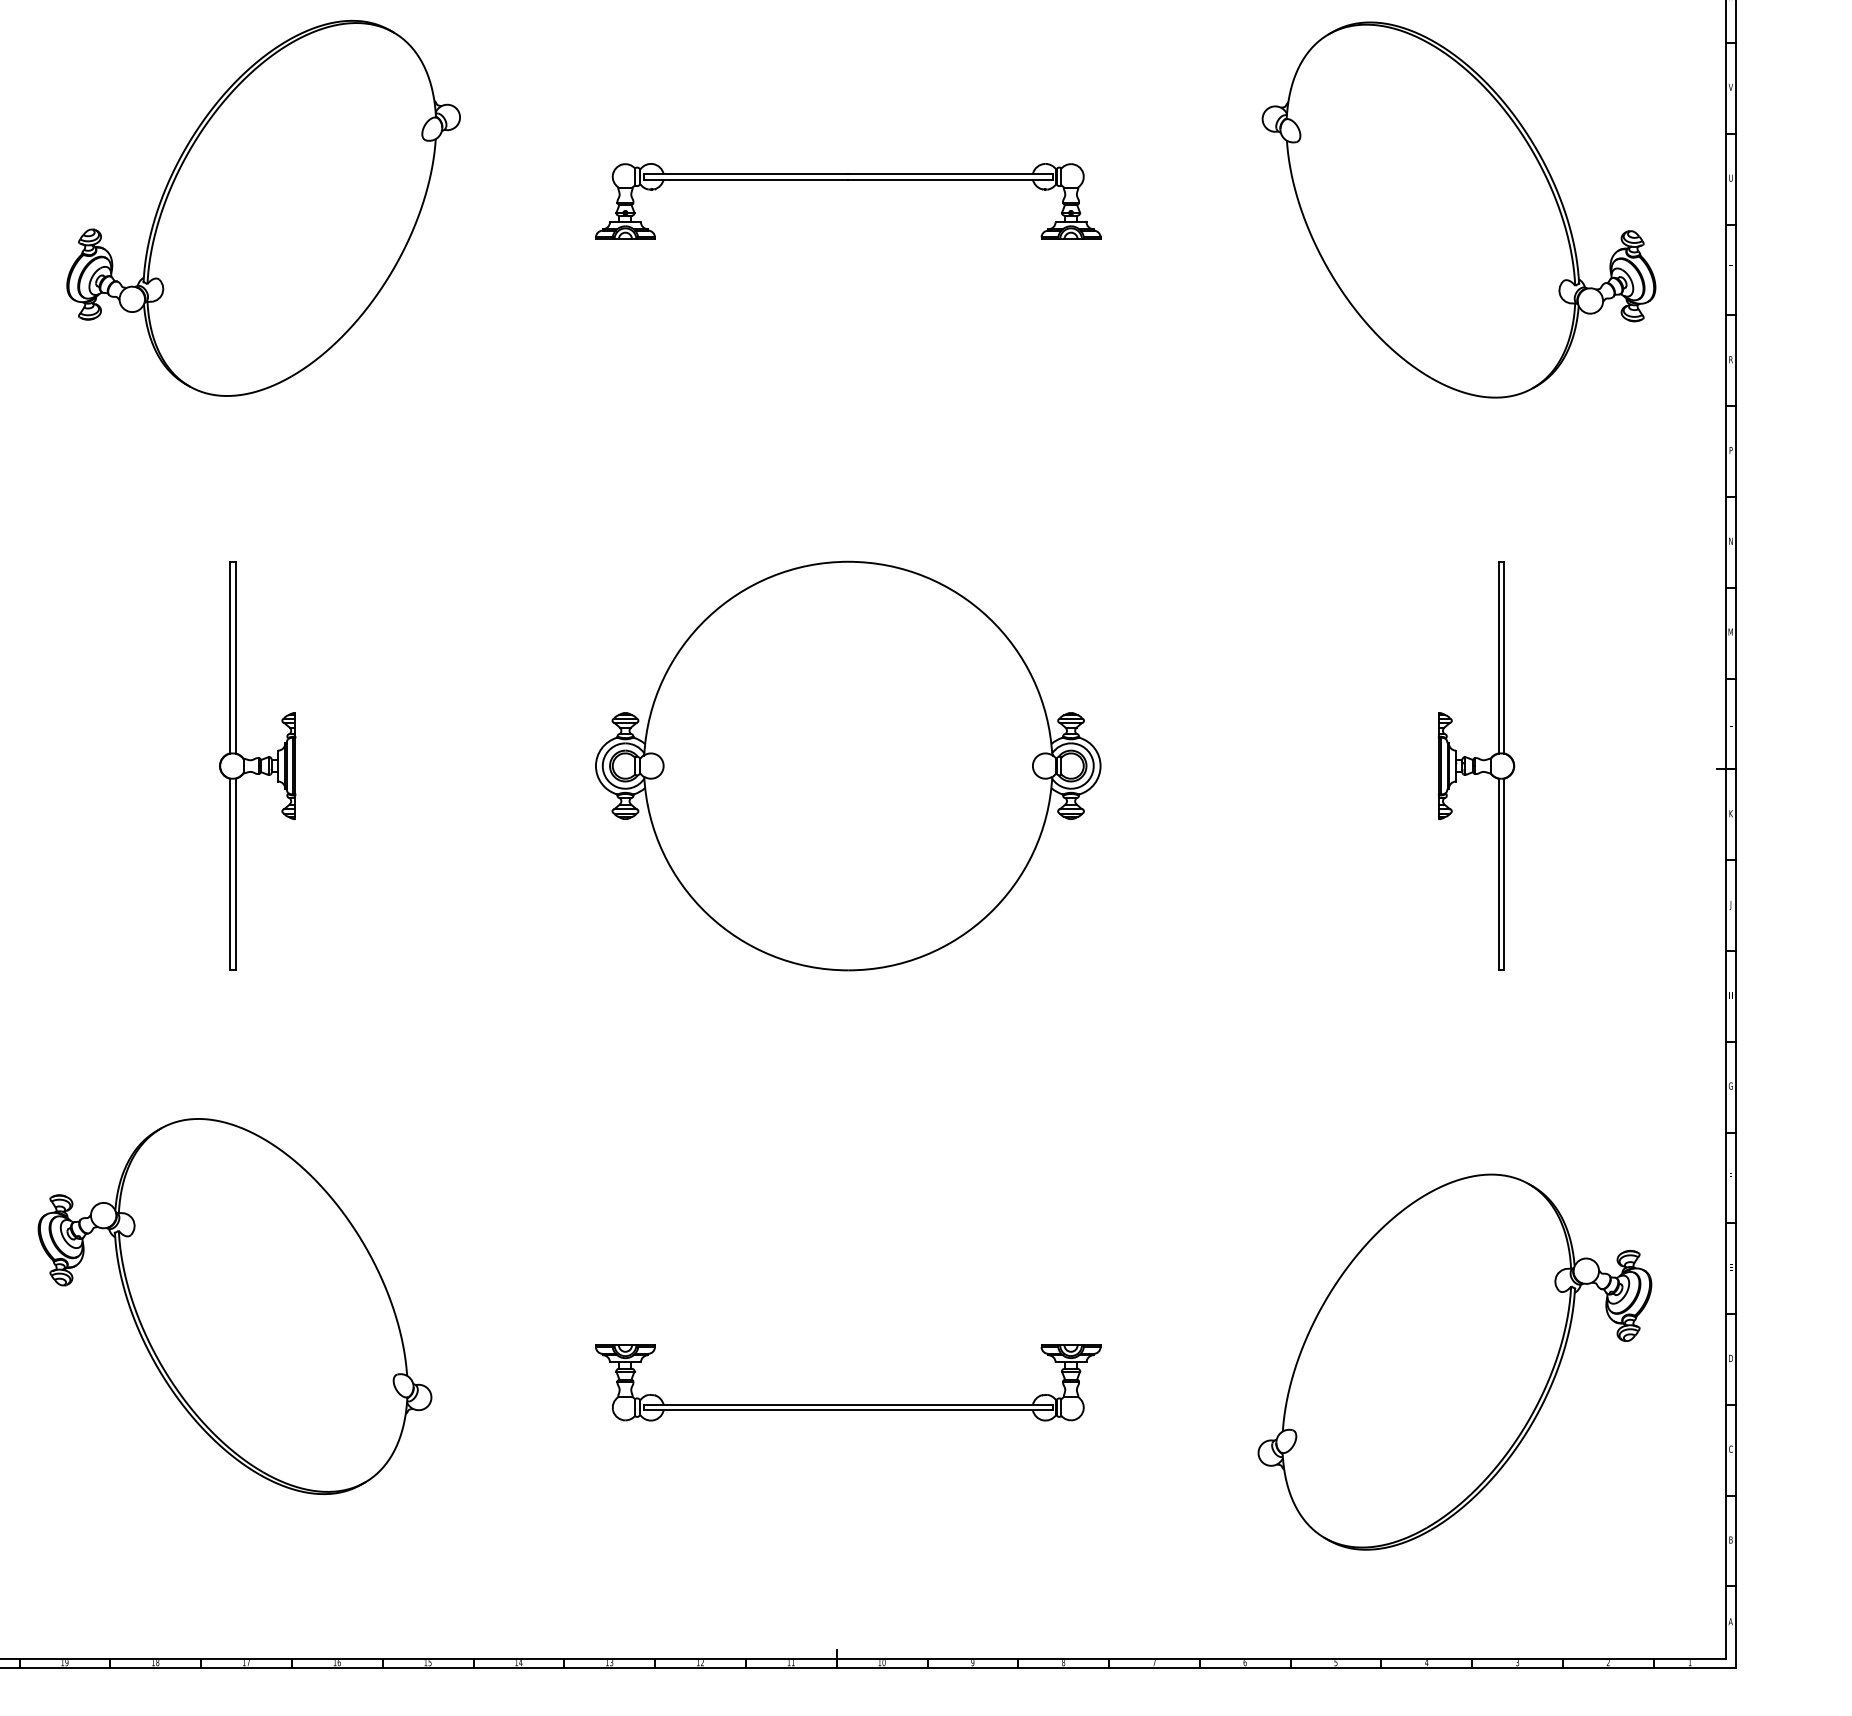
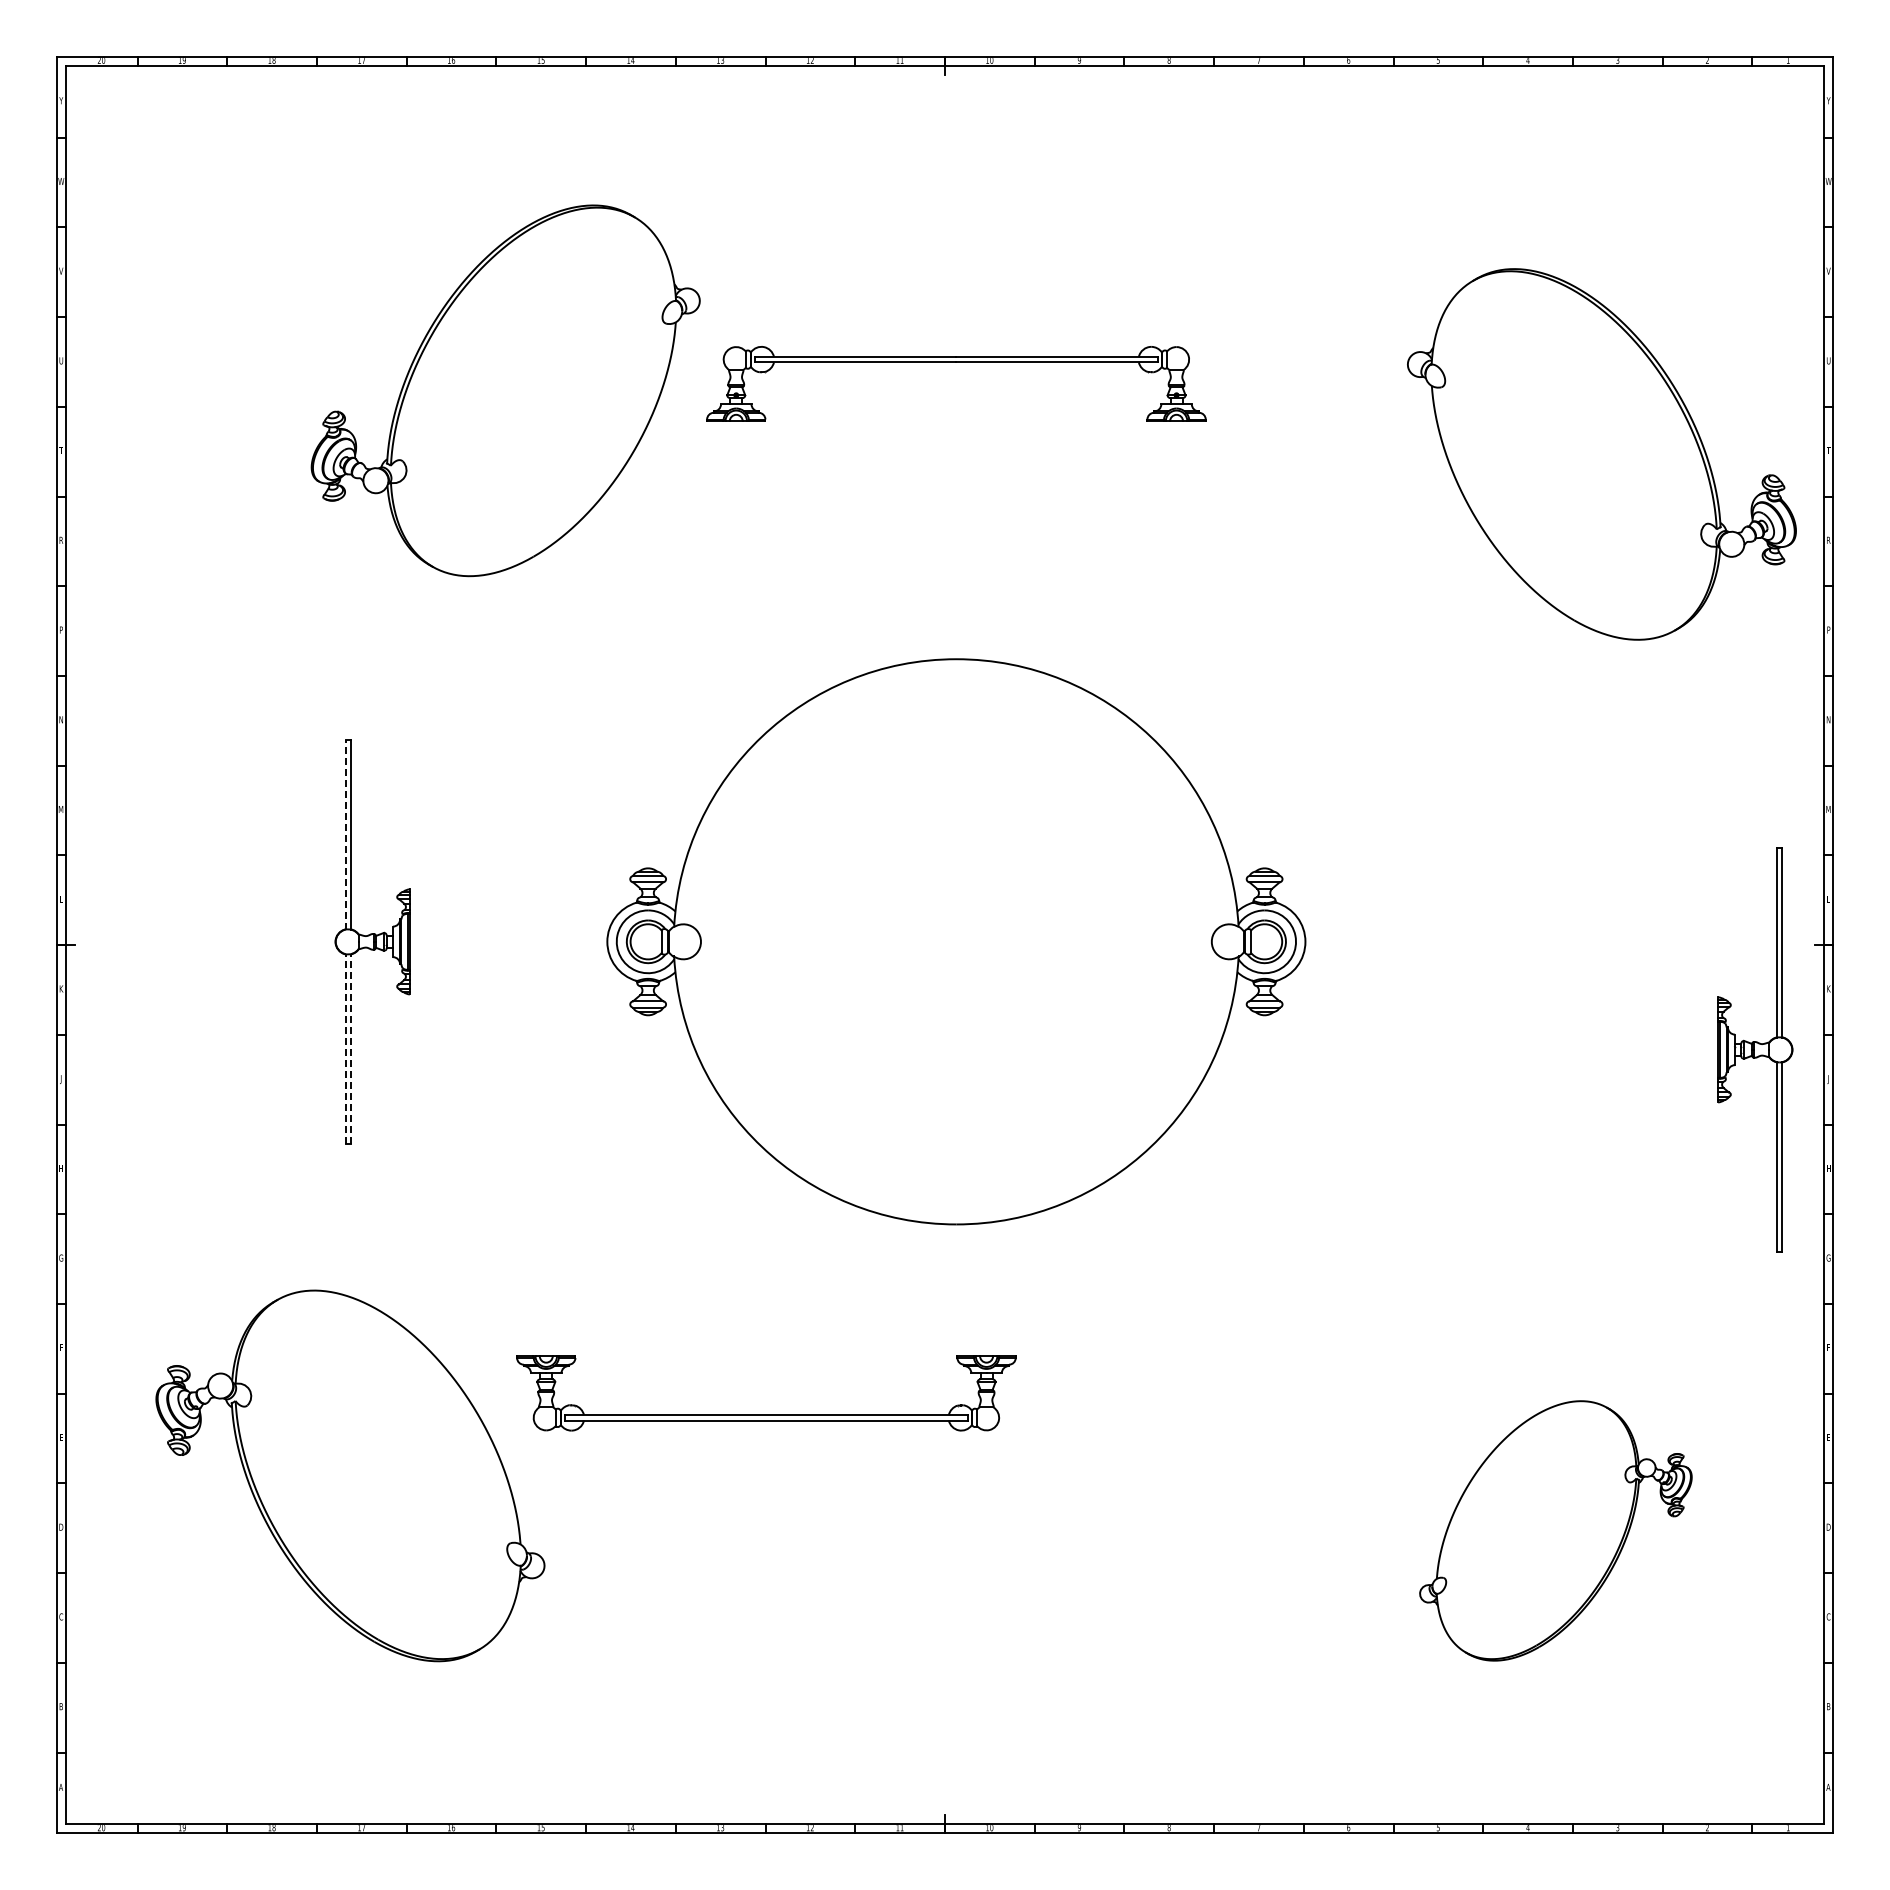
part: (263, 208) -> (505, 390), moved
part: (1458, 210) -> (1601, 454), moved
line: (230, 657) -> (345, 834), solid -> dashed
part: (848, 765) -> (956, 941), size x1.4
part: (1476, 765) -> (1755, 1049), moved
line: (230, 873) -> (345, 1048), solid -> dashed
line: (236, 873) -> (351, 1048), solid -> dashed
part: (1454, 1361) -> (1555, 1530), size x0.7
part: (848, 1404) -> (766, 1414), moved

